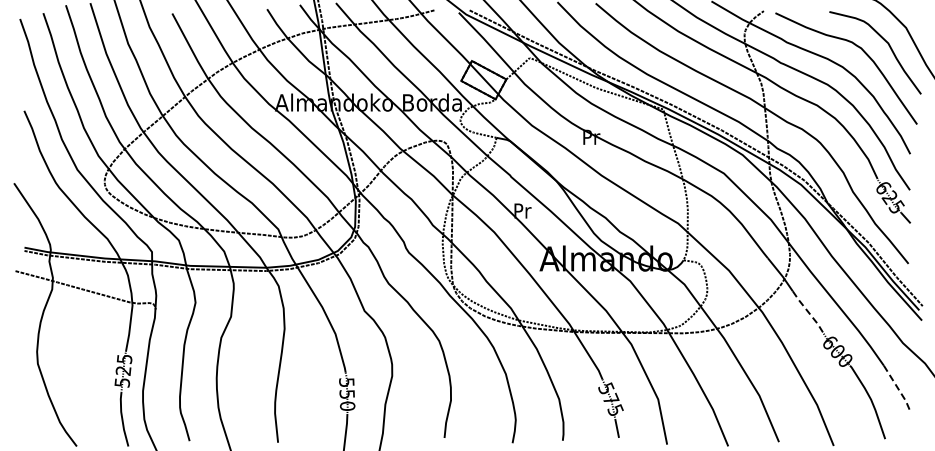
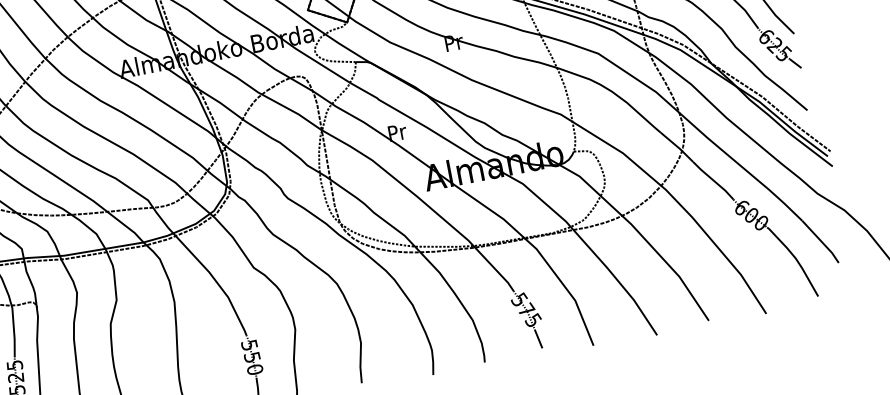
line: (808, 312) -> (713, 180), dashed -> solid
line: (898, 389) -> (822, 242), dashed -> solid

